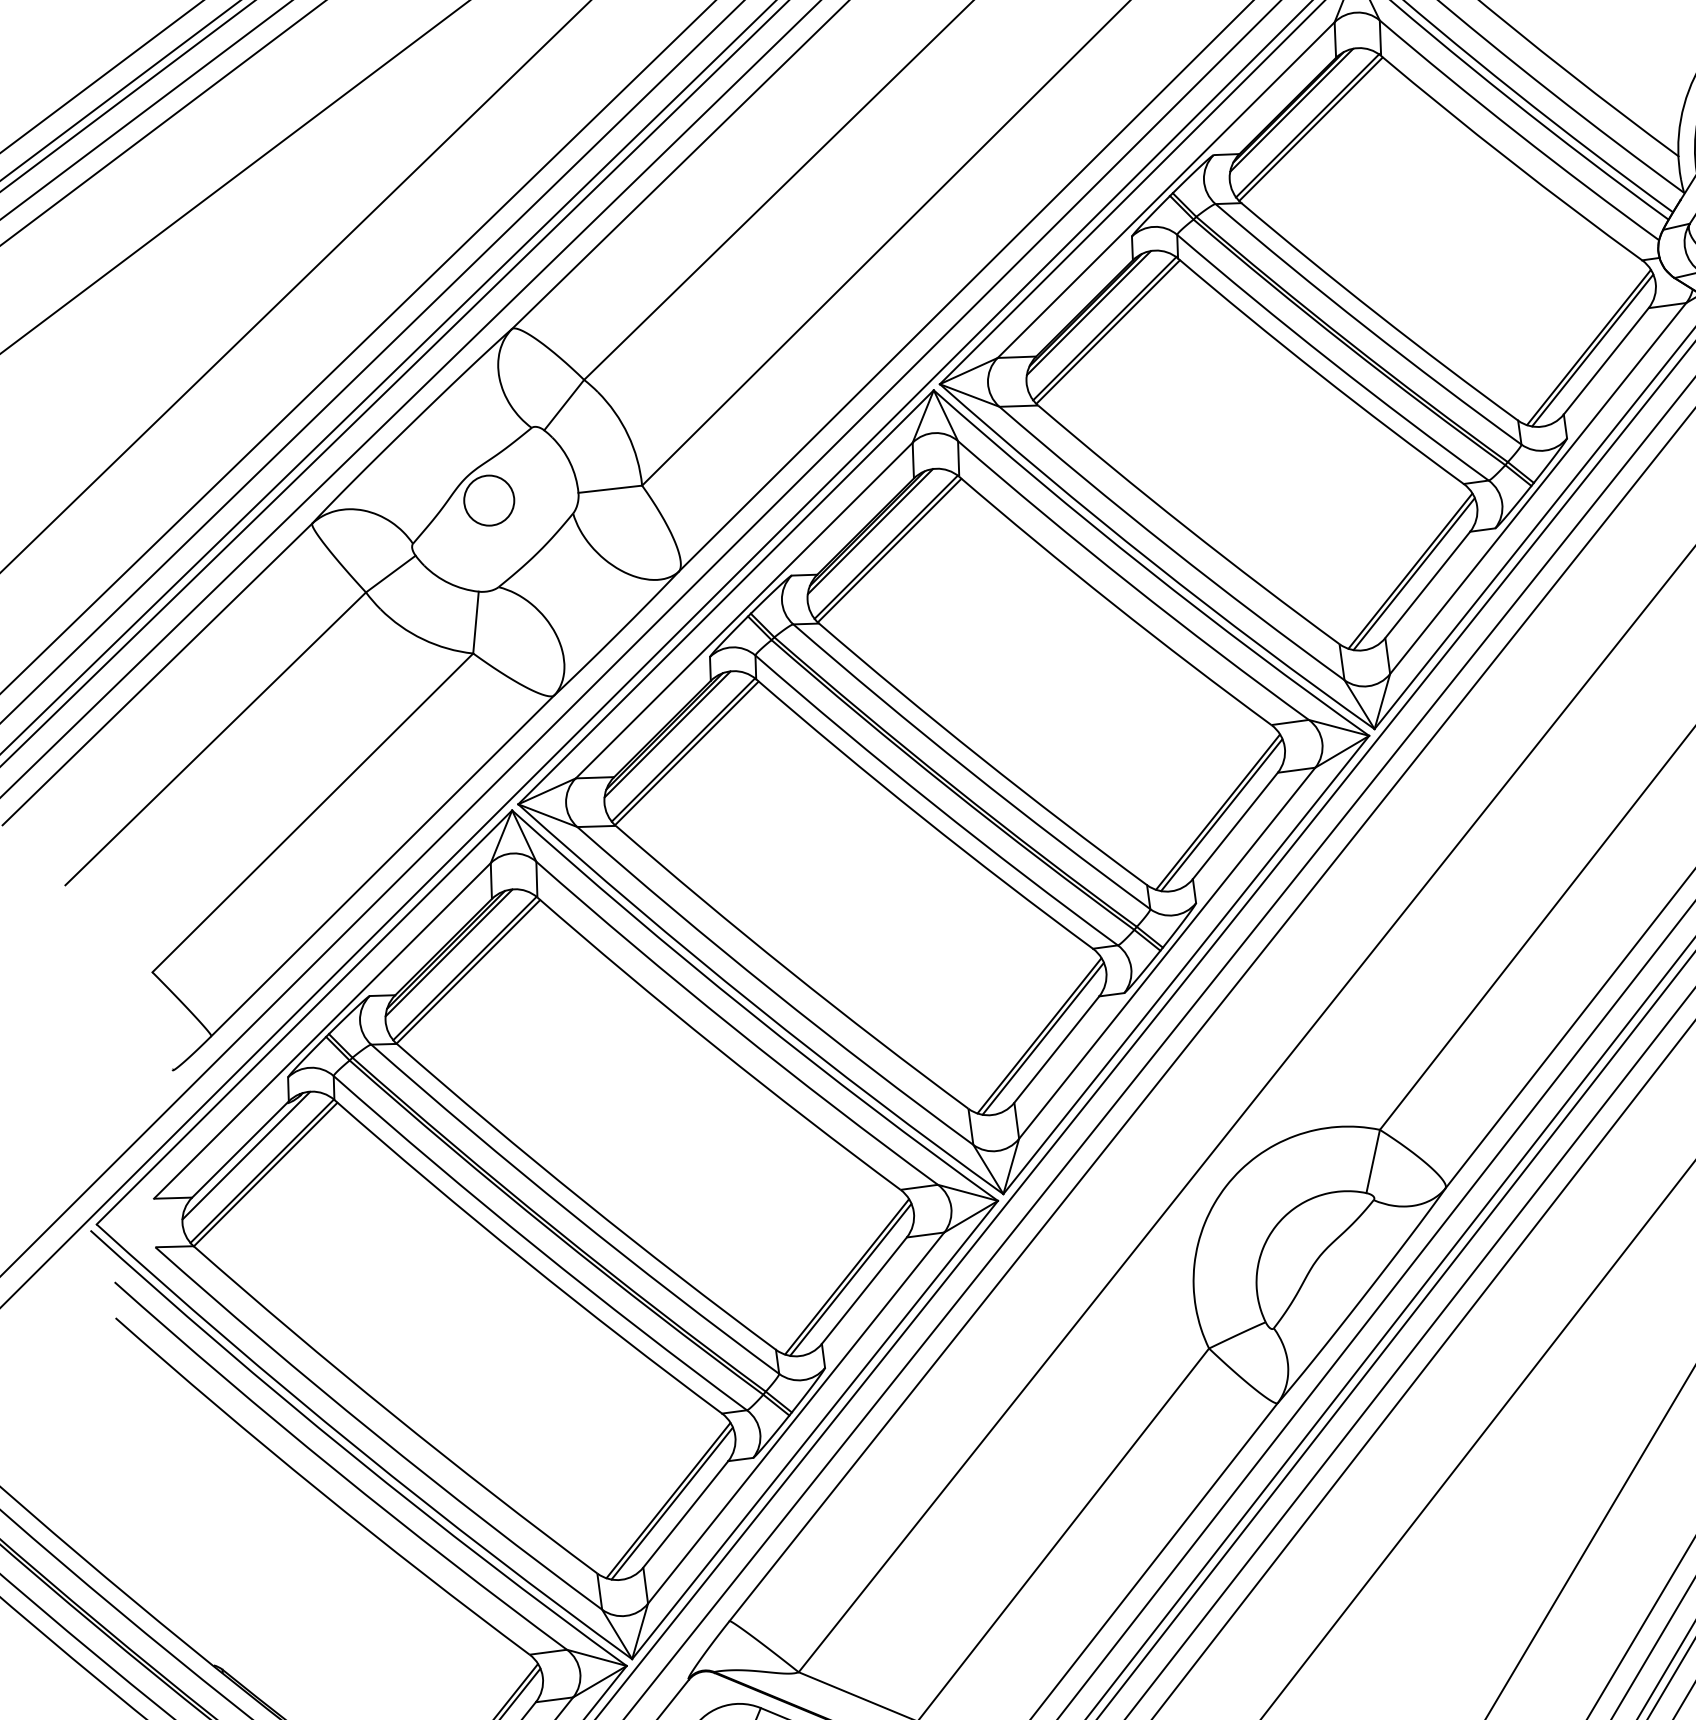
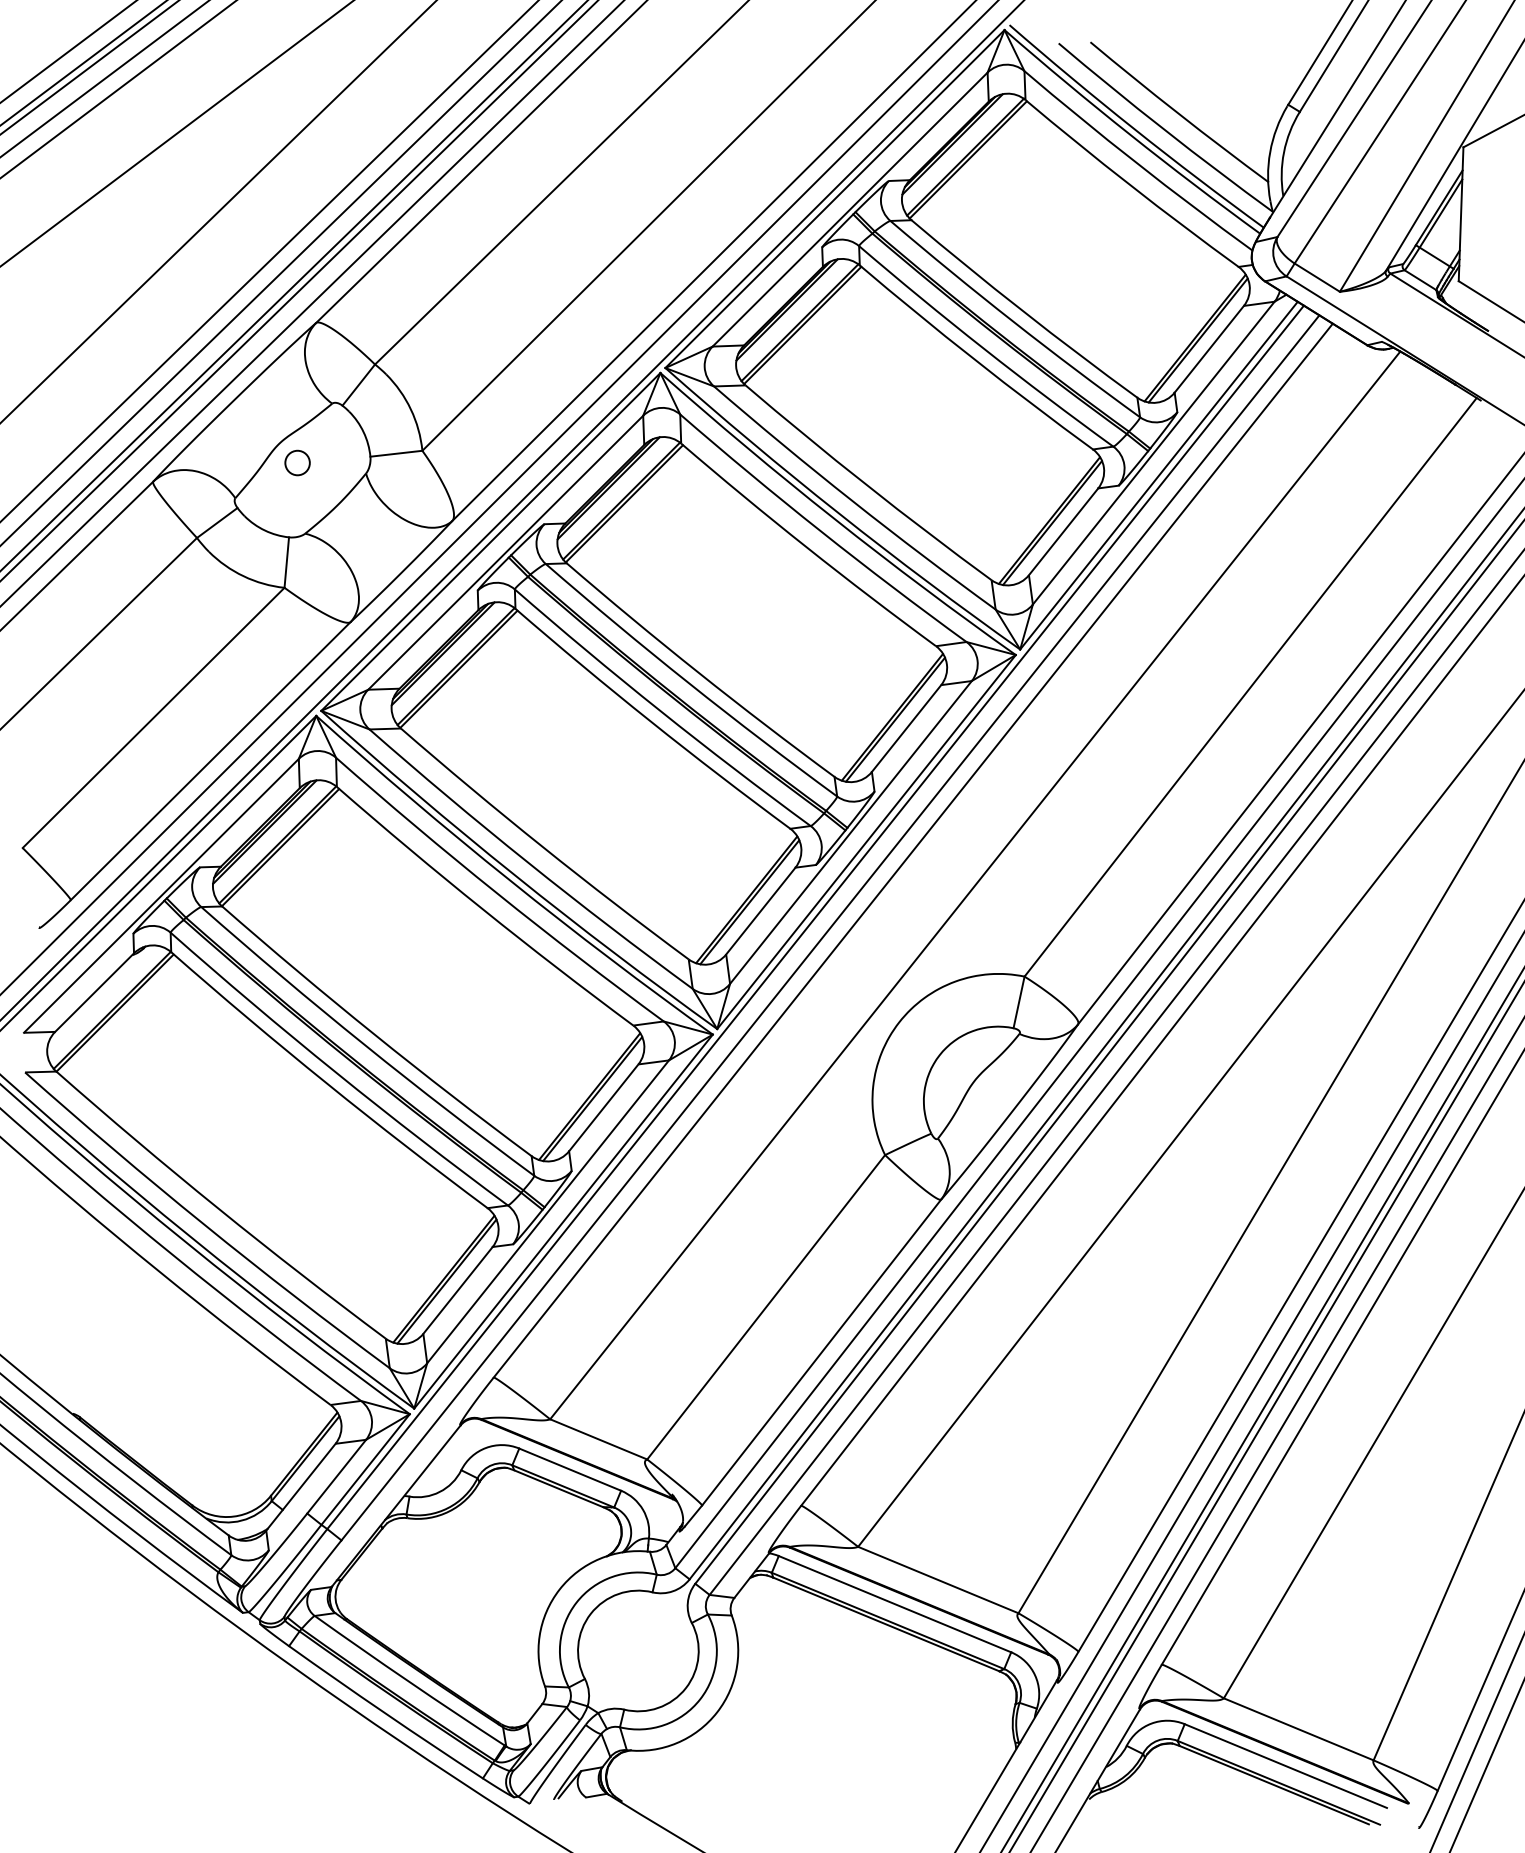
circle: (489, 499) -> (297, 462), size x0.6
line: (246, 1155) -> (99, 997), removed

